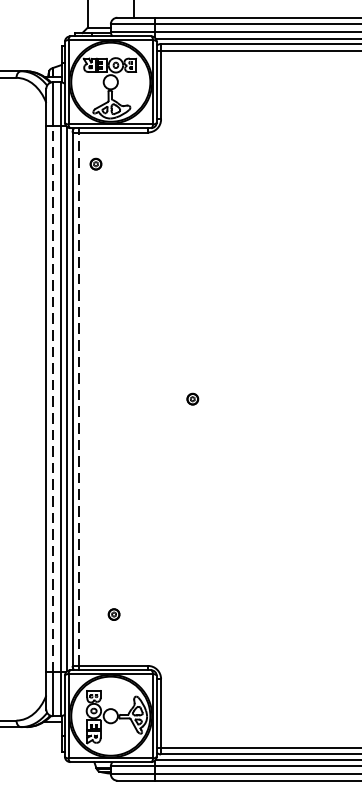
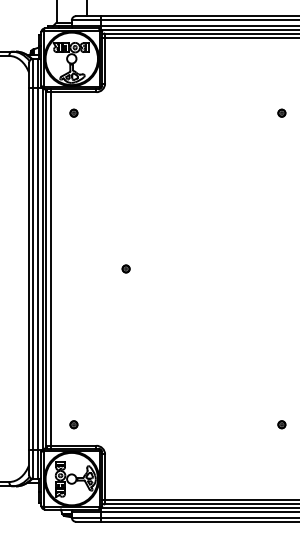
part: (95, 163) -> (73, 112), moved
line: (53, 398) -> (33, 268), dashed -> solid
line: (78, 399) -> (50, 269), dashed -> solid
part: (113, 614) -> (73, 424), moved

